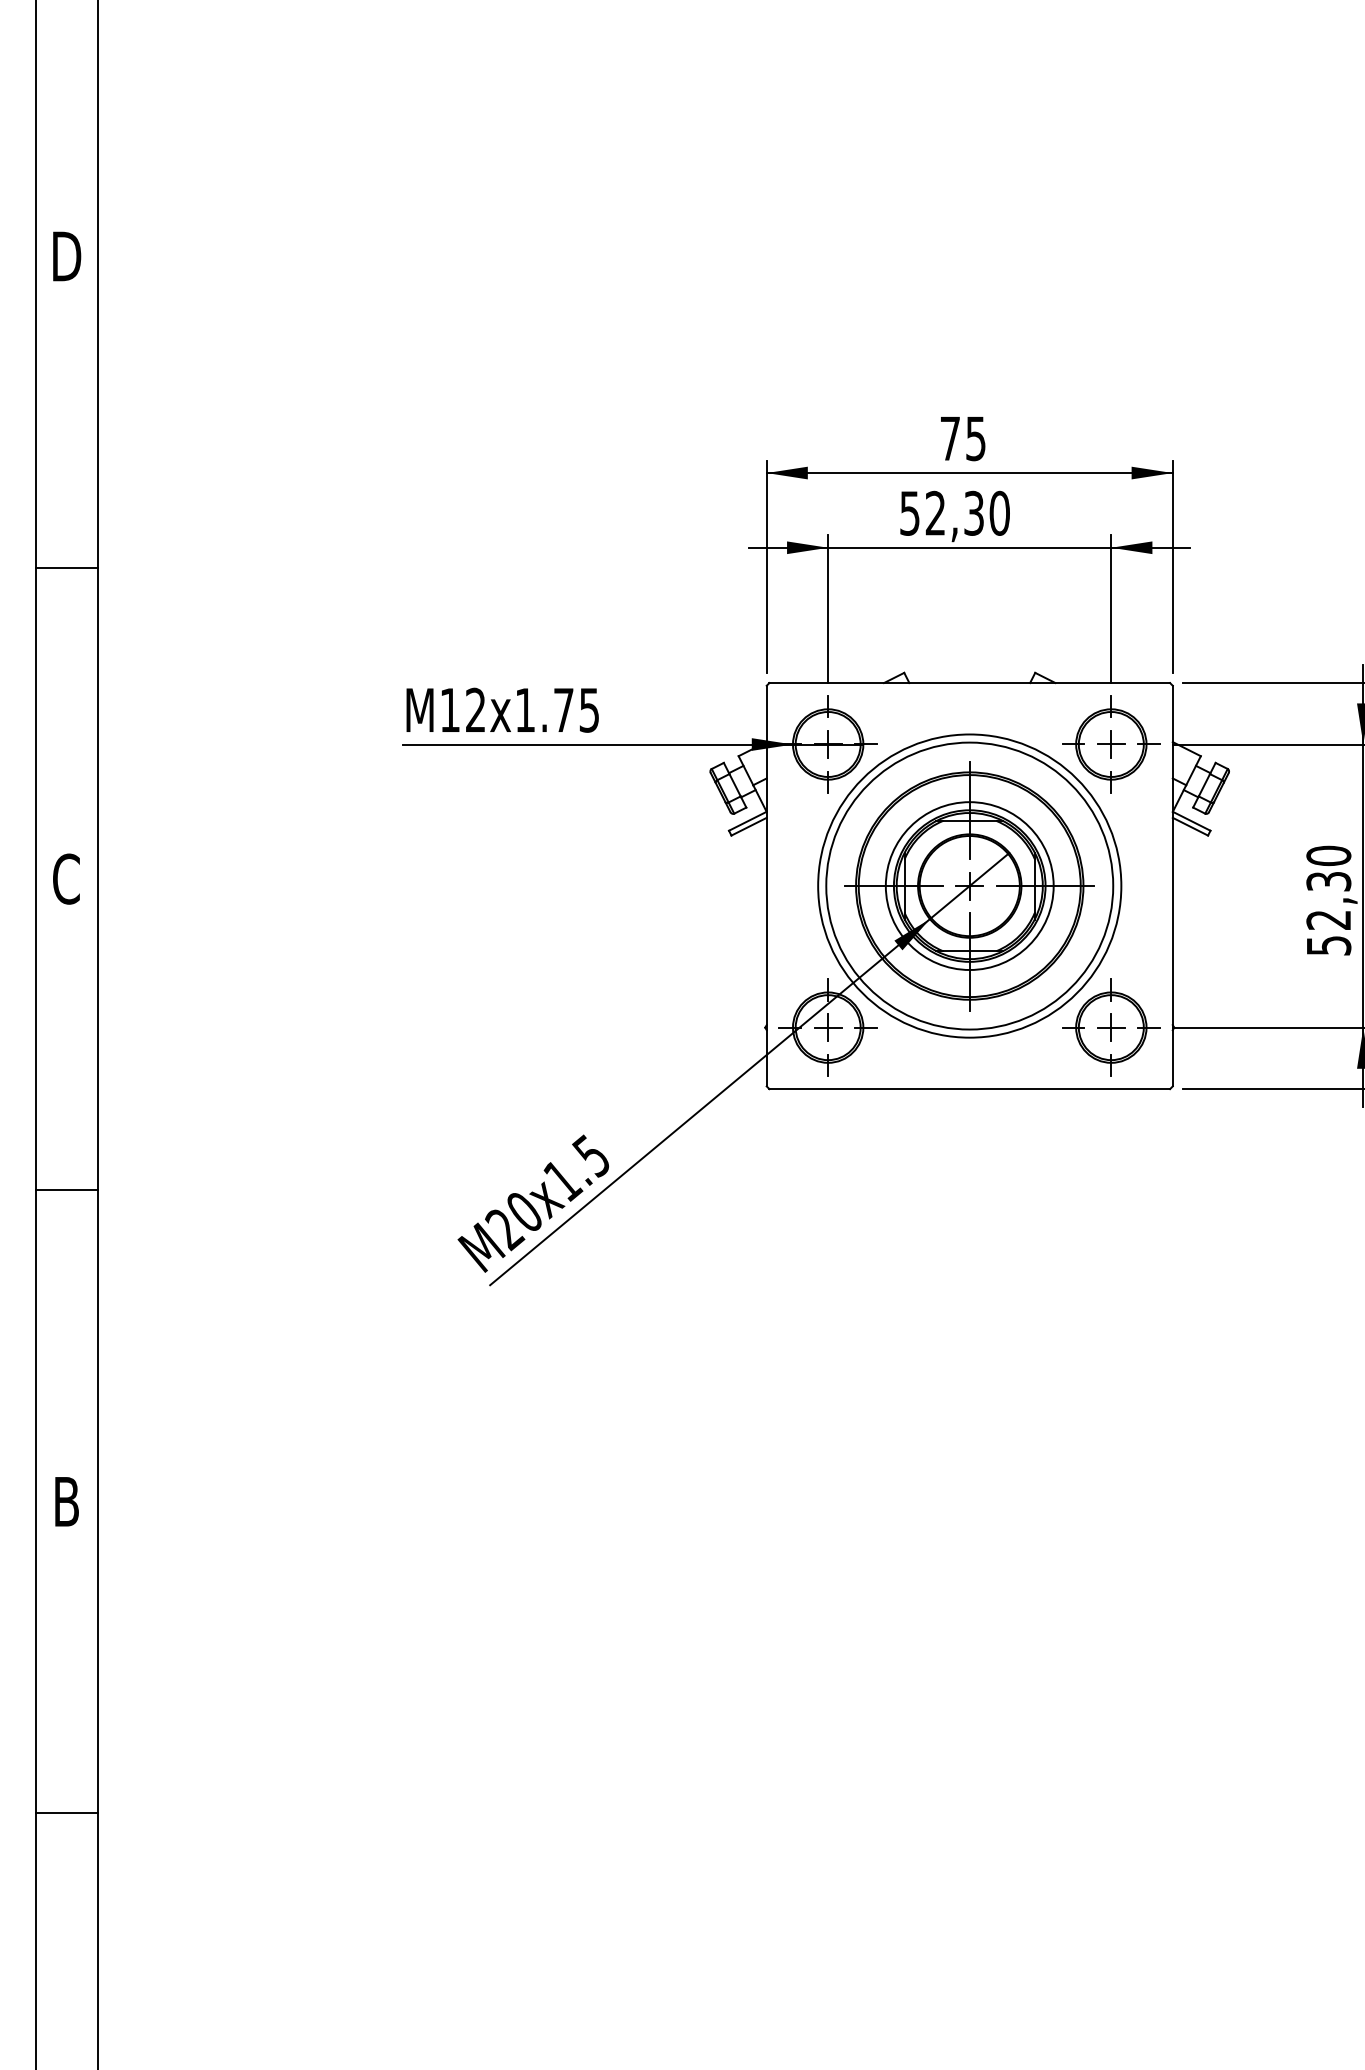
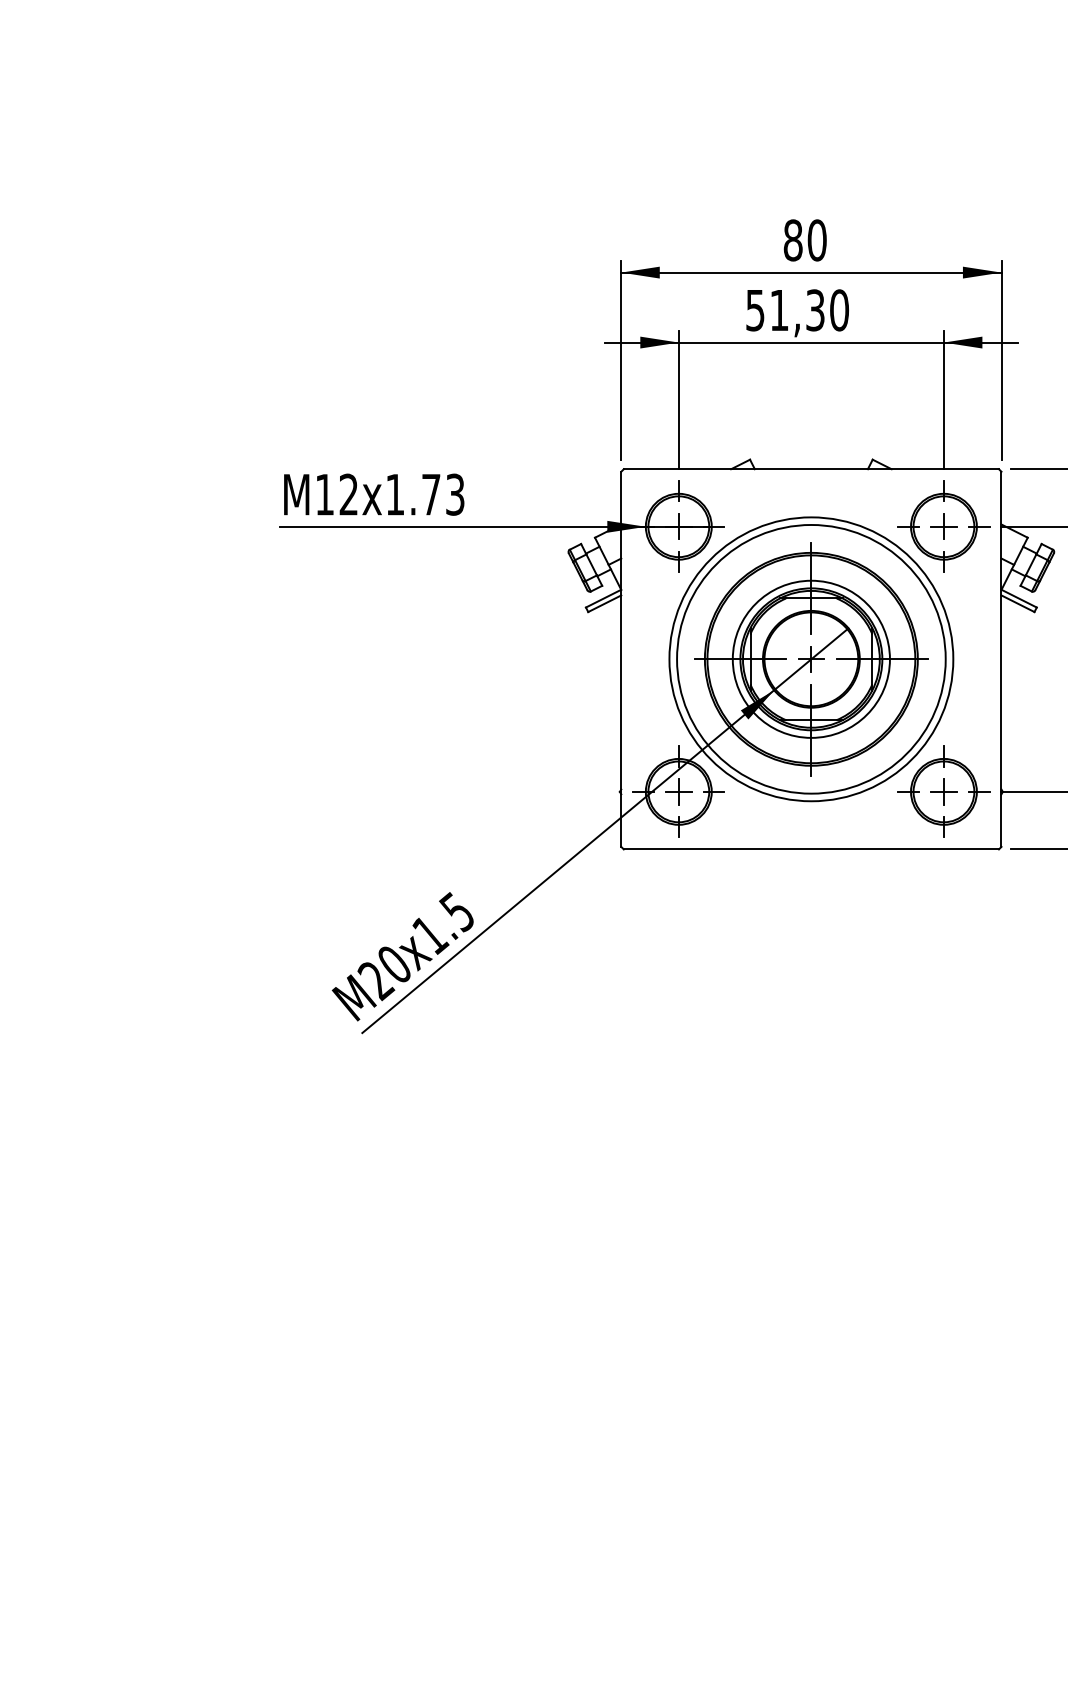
text: (963, 438) -> (805, 240), 75 -> 80
text: (934, 512) -> (778, 309), 52,30 -> 51,30
text: (589, 709) -> (455, 493), M12x1.75 -> M12x1.73

